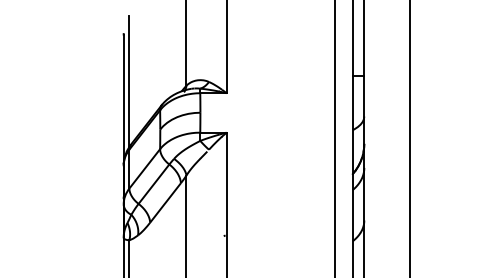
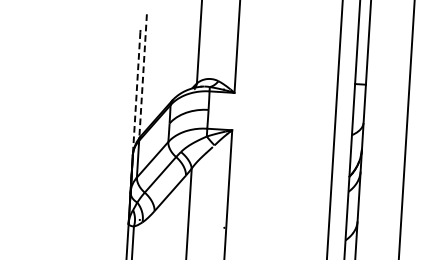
line: (129, 82) -> (143, 77), solid -> dashed
line: (123, 100) -> (136, 93), solid -> dashed

